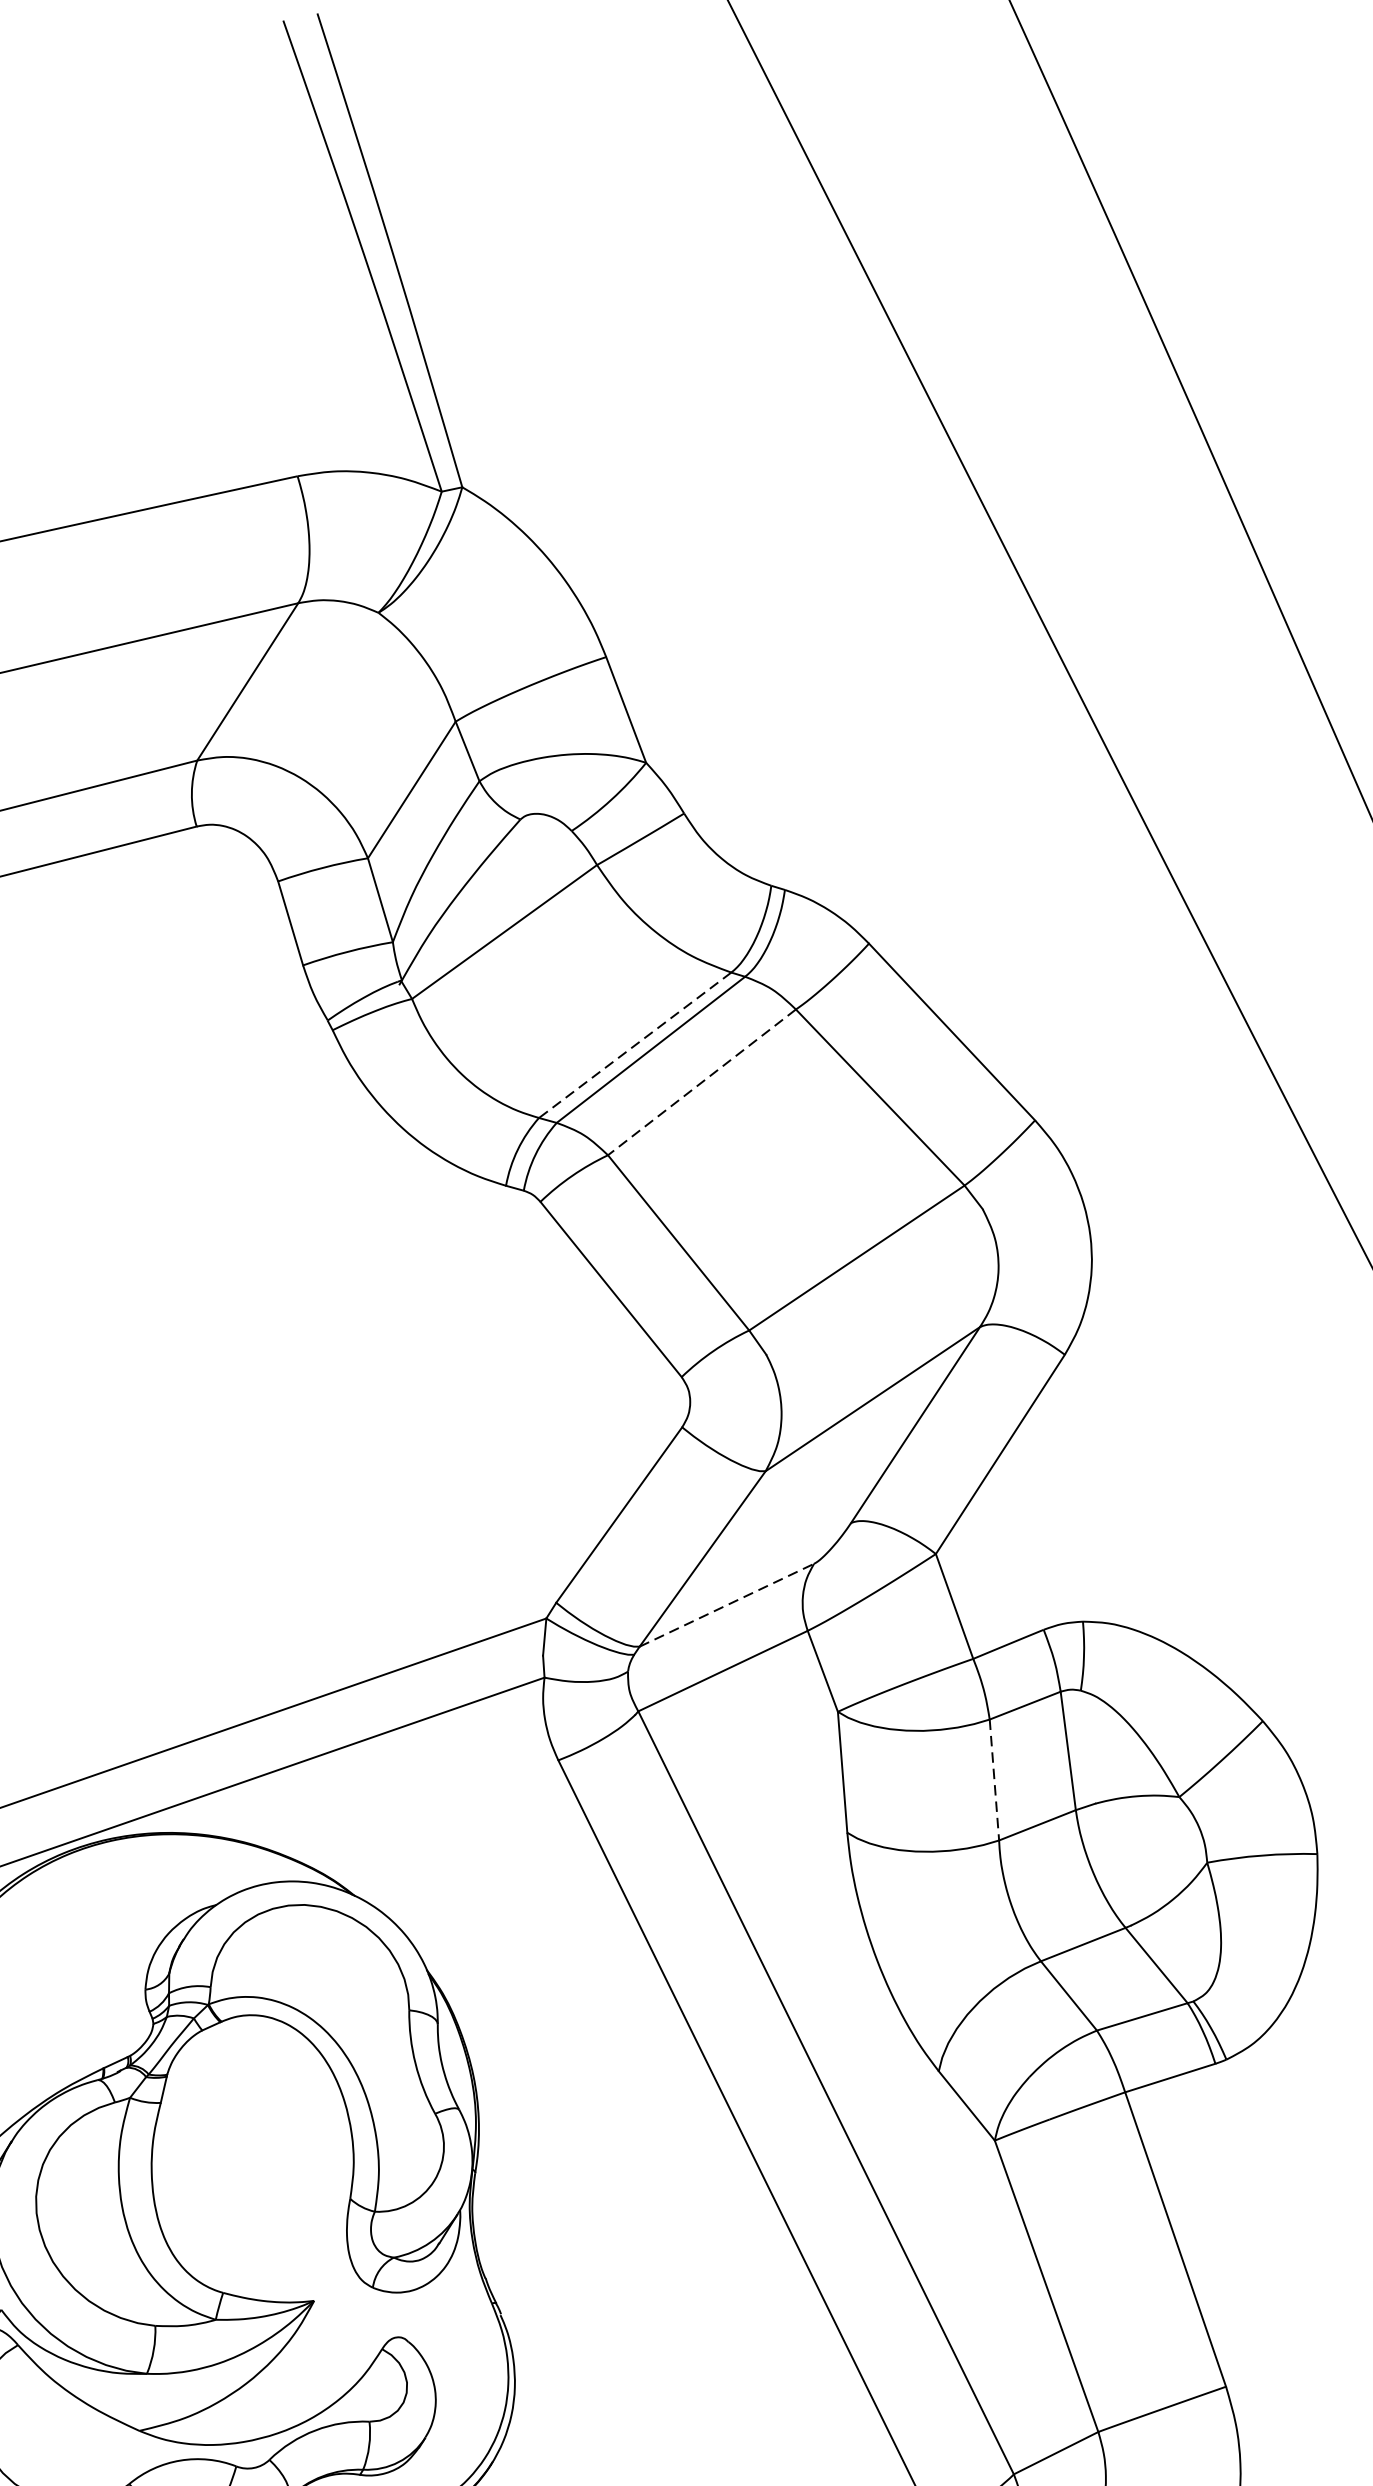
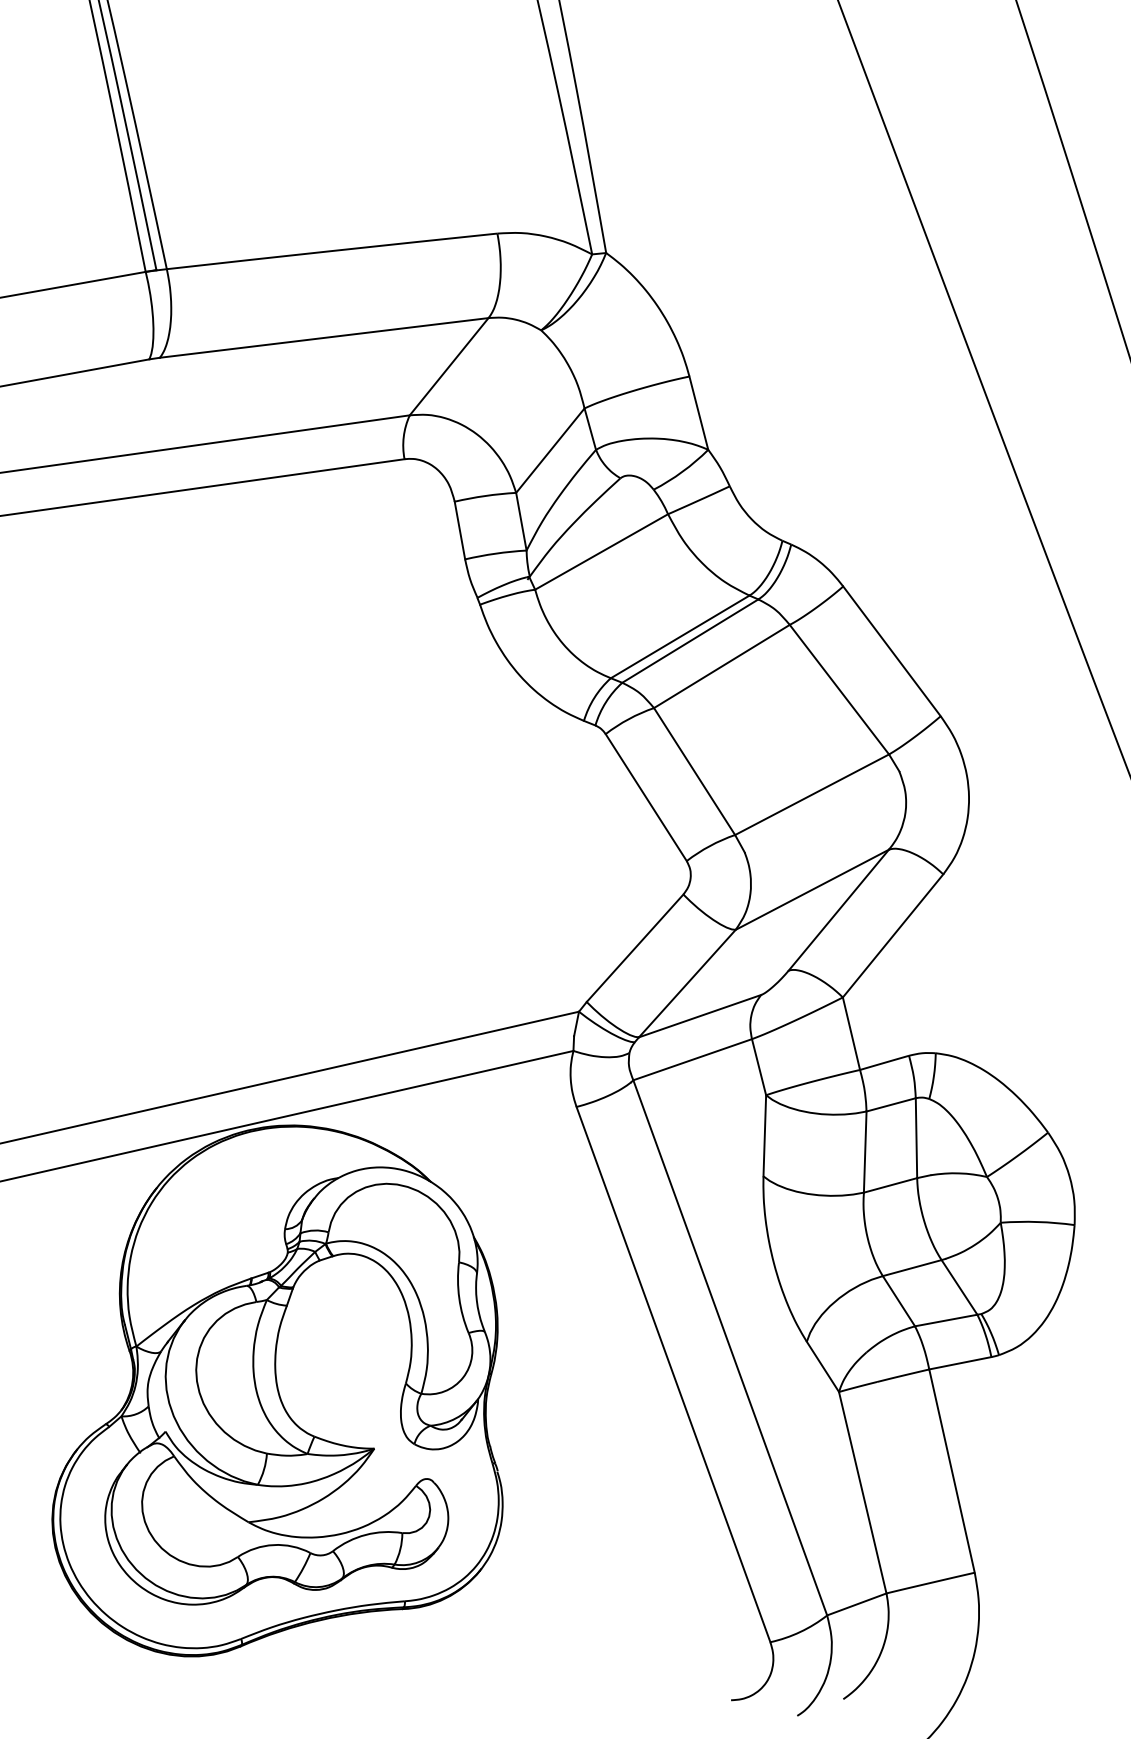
line: (635, 1044) -> (680, 636), dashed -> solid
line: (701, 1082) -> (721, 666), dashed -> solid
line: (727, 1605) -> (700, 1016), dashed -> solid
line: (994, 1780) -> (865, 1152), dashed -> solid

